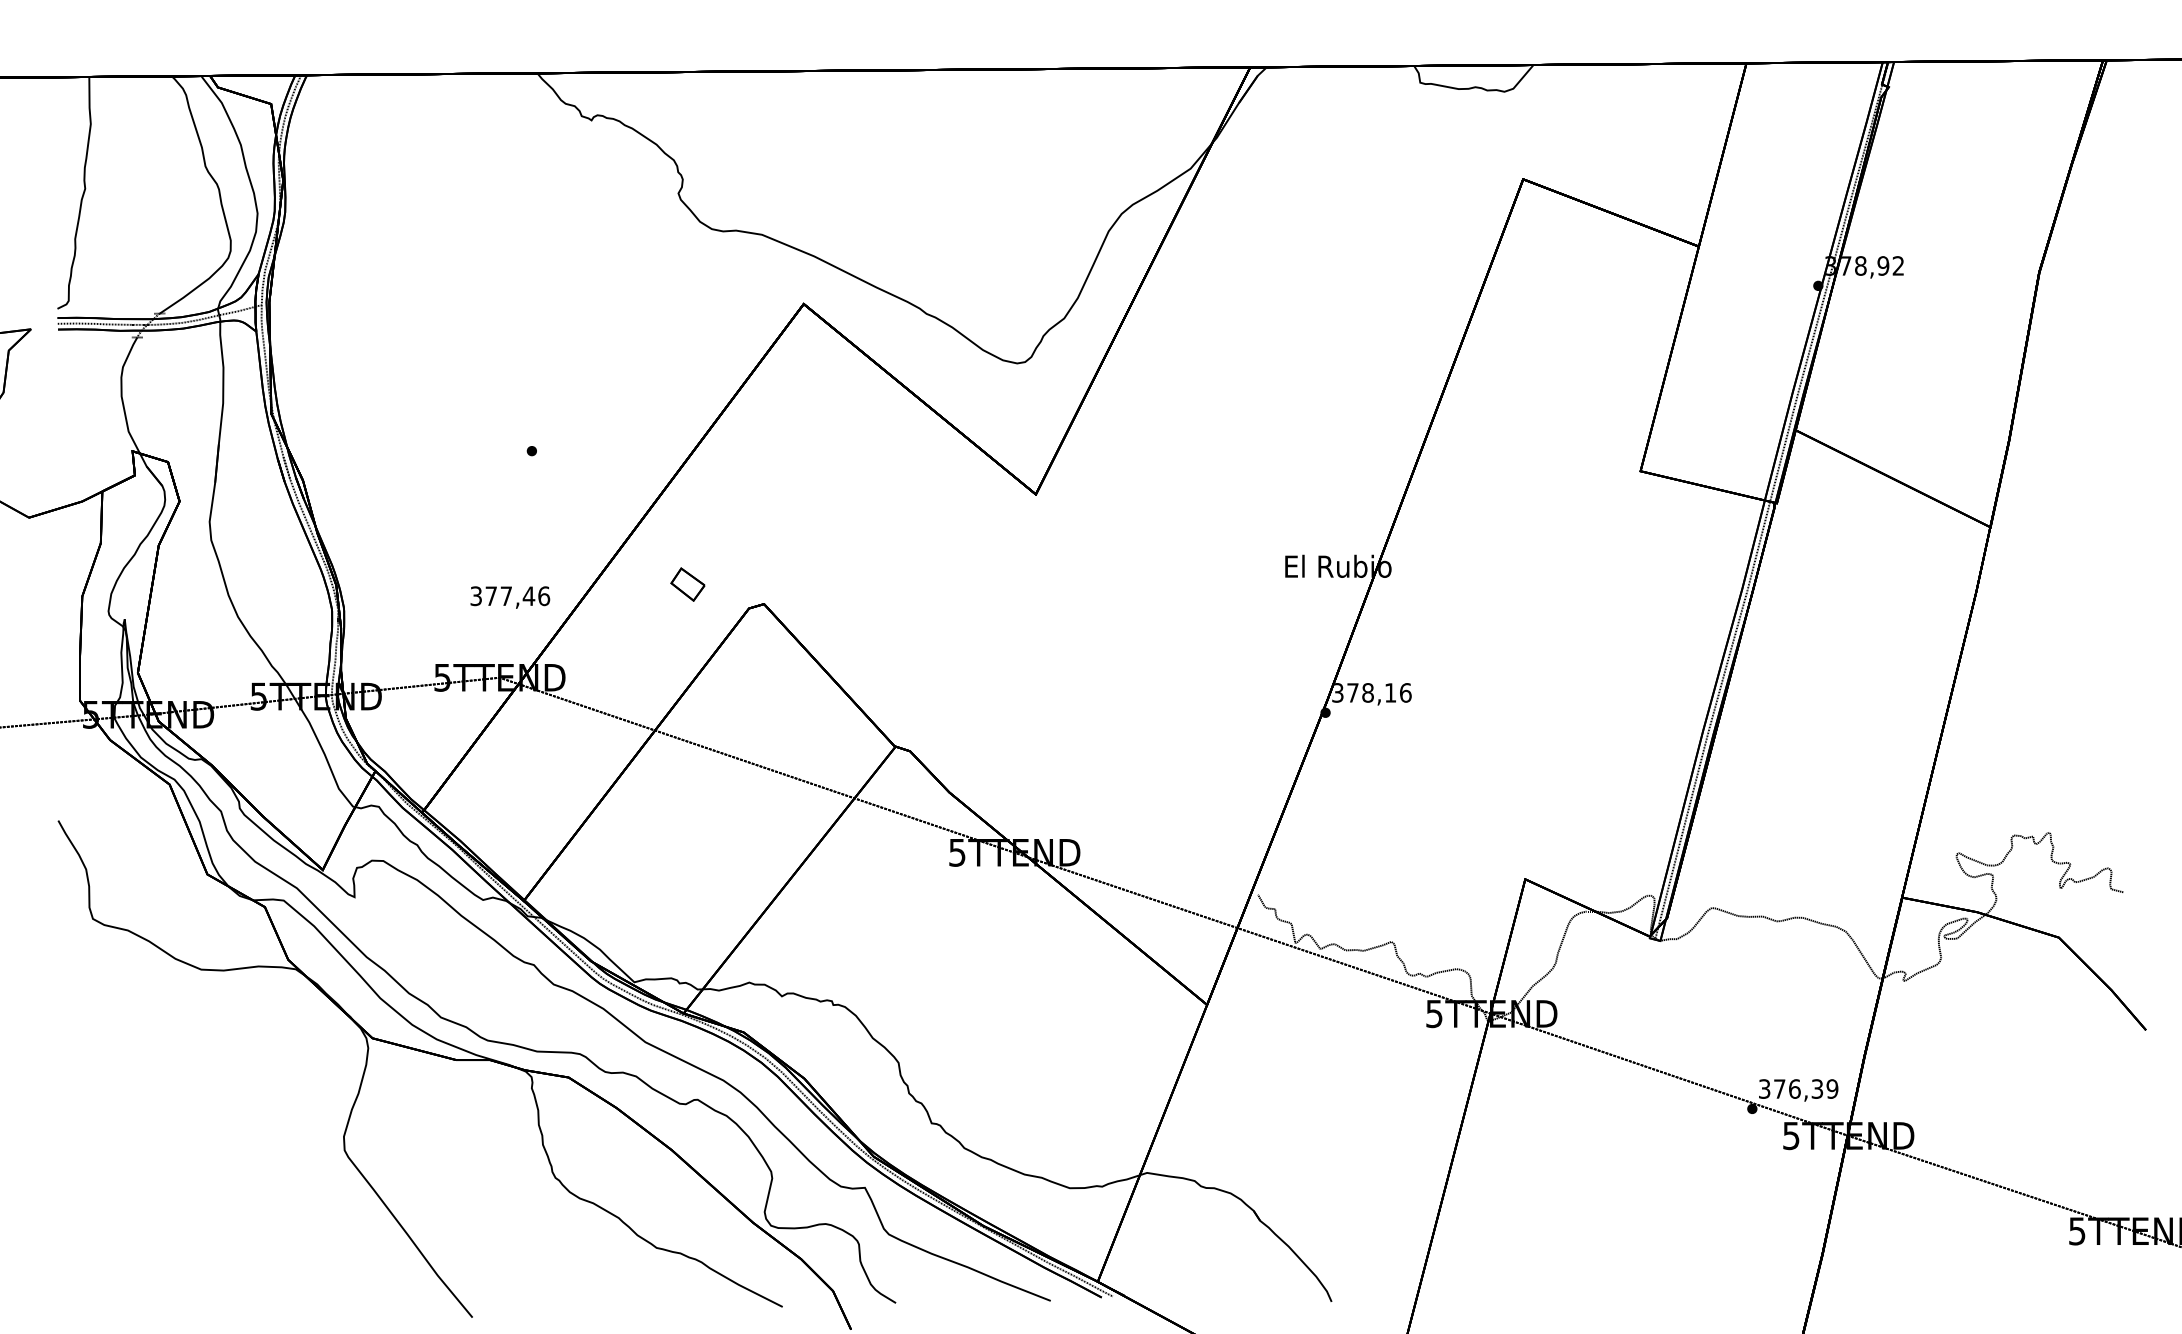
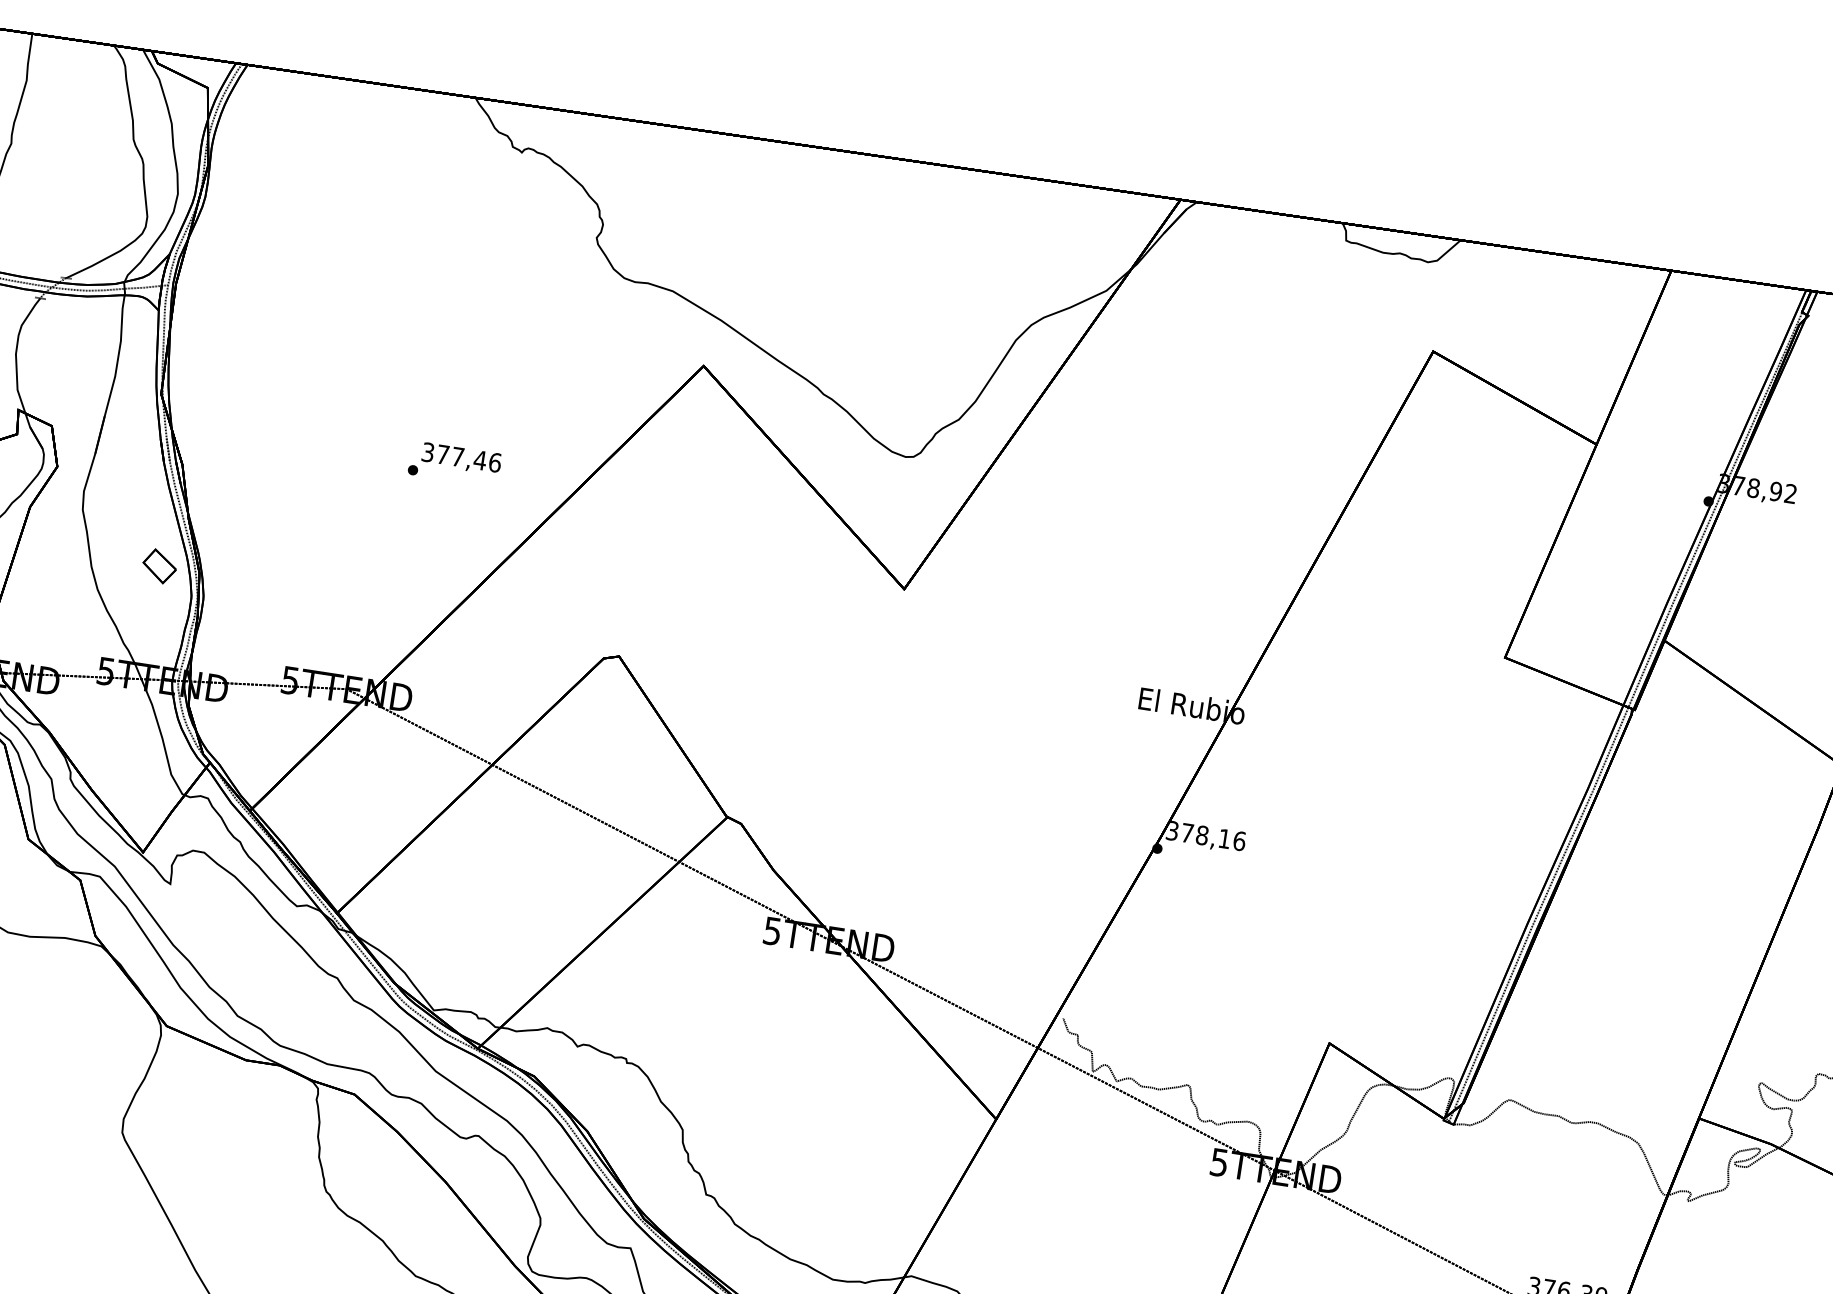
part: (687, 584) -> (159, 566), moved
text: (510, 597) -> (461, 458), moved

